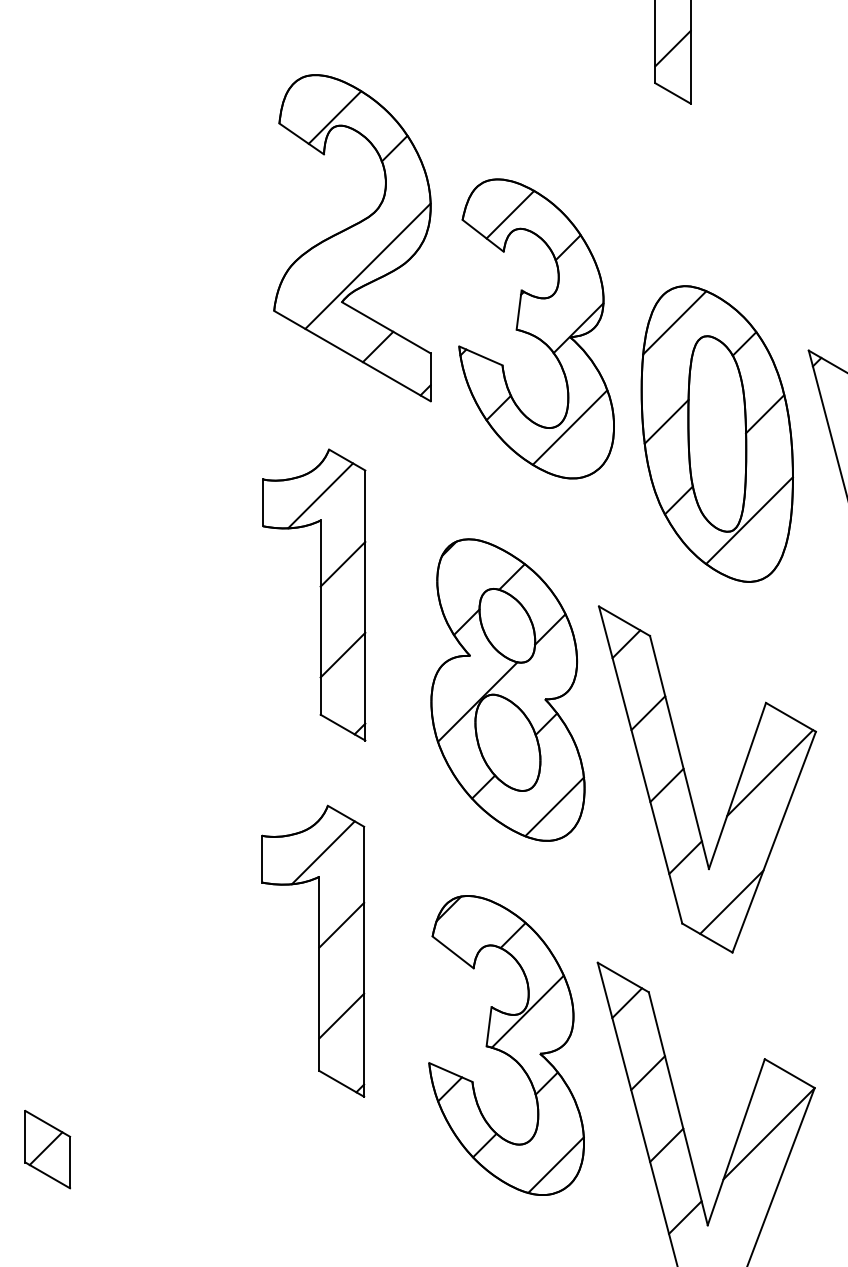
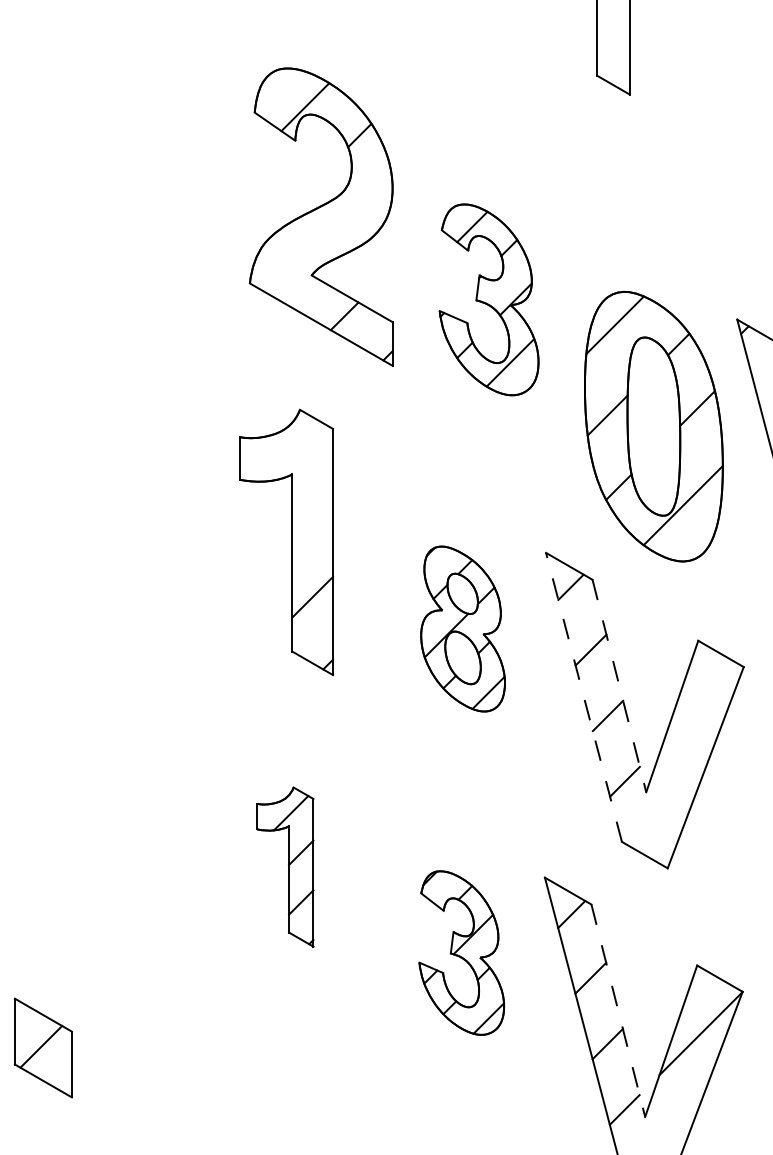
line: (672, 48) -> (613, 44), removed
line: (367, 265) -> (334, 242), removed
part: (536, 328) -> (489, 299), size x0.7
part: (716, 433) -> (653, 426), moved
line: (320, 495) -> (292, 451), removed
line: (342, 563) -> (312, 513), removed
part: (507, 689) -> (462, 628), size x0.6
line: (679, 753) -> (619, 686), solid -> dashed
line: (640, 765) -> (583, 697), solid -> dashed
line: (770, 773) -> (702, 705), removed
line: (731, 901) -> (666, 821), removed
part: (313, 950) -> (285, 866), size x0.6
part: (506, 1045) -> (461, 953), size x0.6
line: (678, 1109) -> (618, 1011), solid -> dashed
part: (47, 1149) -> (43, 1047), size x1.4

